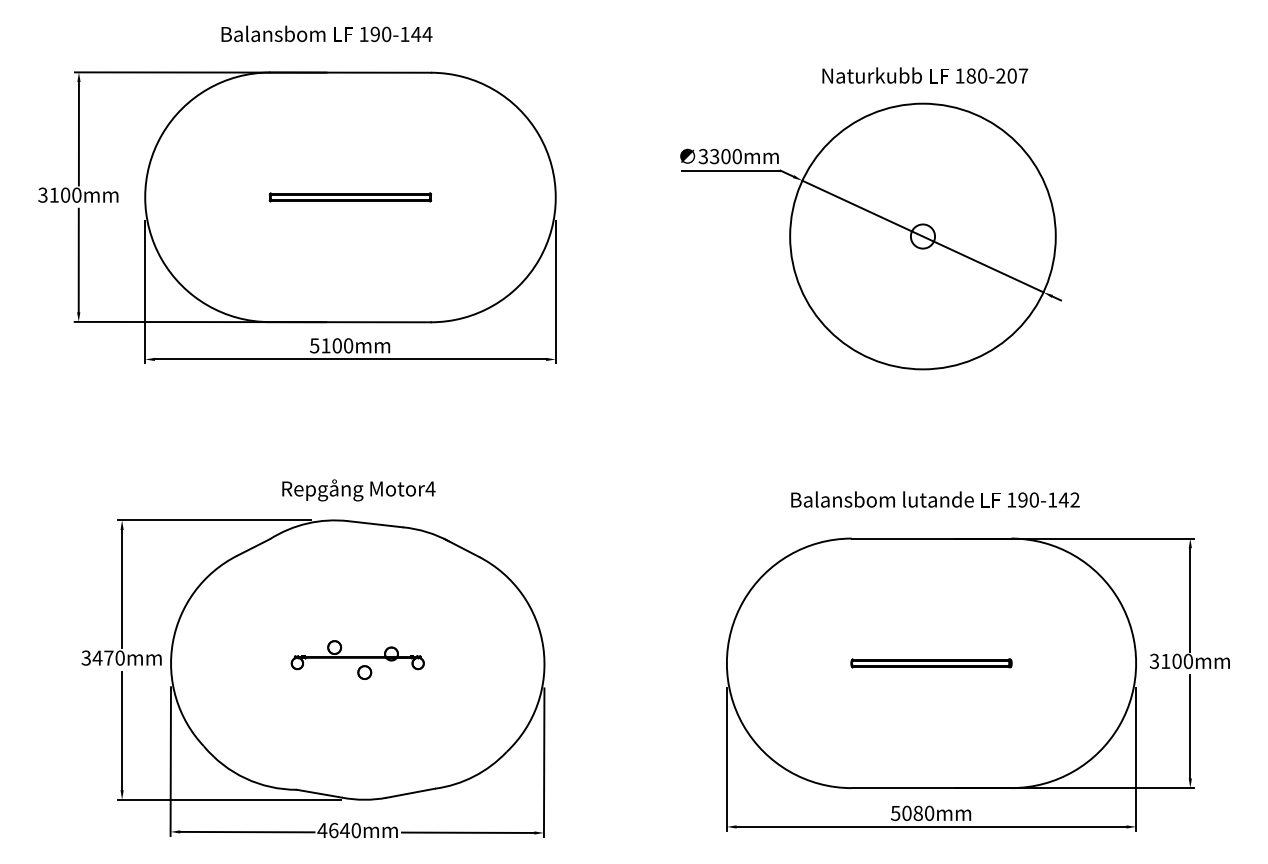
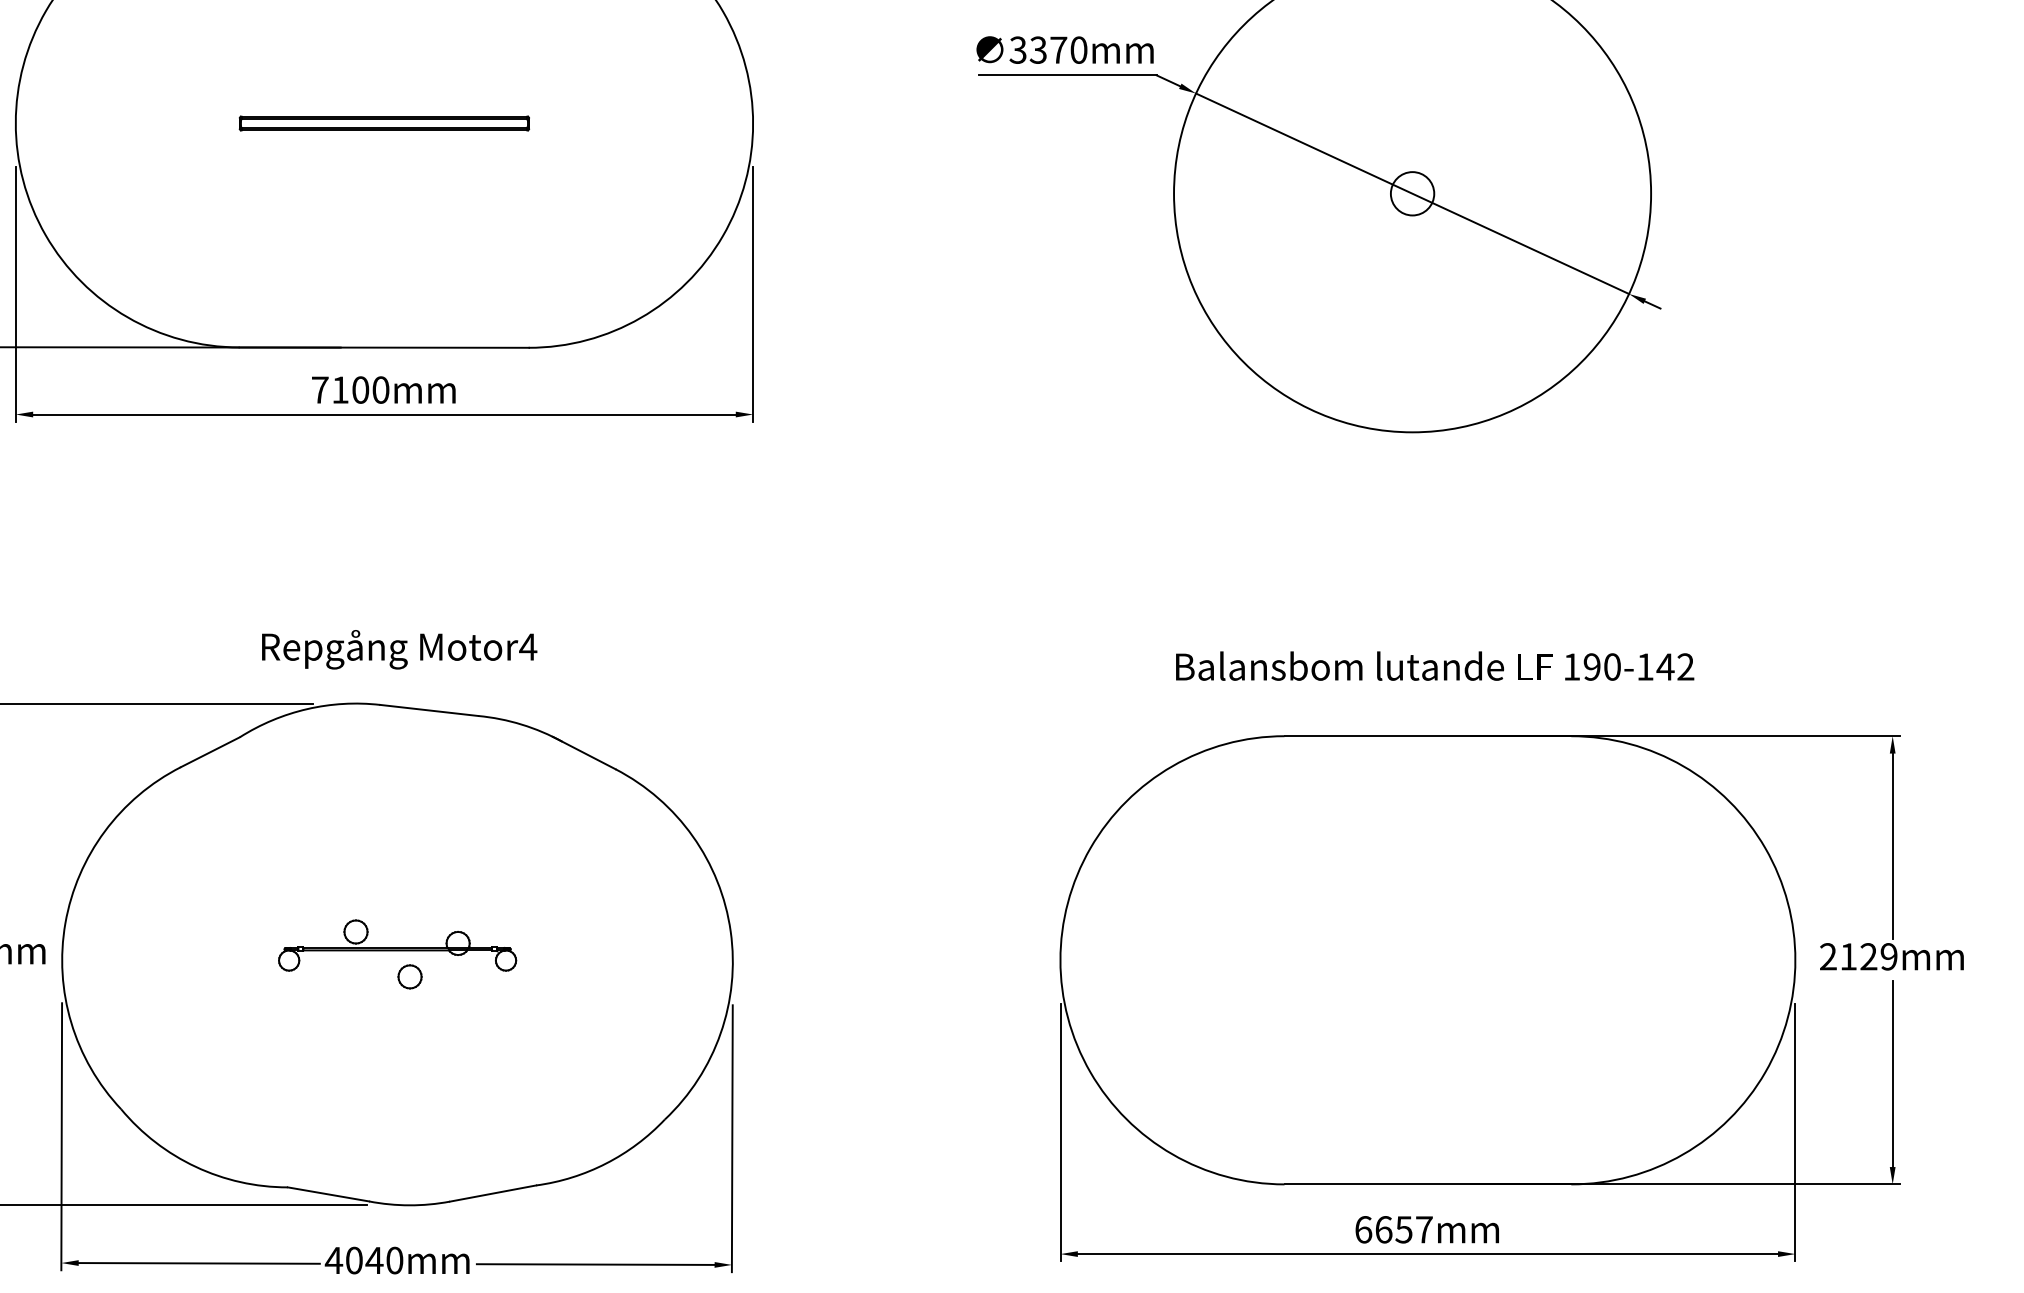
text: (725, 156) -> (1057, 50), 3300mm -> 3370mm
text: (314, 345) -> (319, 389), 5100mm -> 7100mm
text: (1170, 661) -> (1857, 956), 3100mm -> 2129mm
part: (931, 663) -> (1427, 960), removed
text: (912, 813) -> (1393, 1229), 5080mm -> 6657mm
text: (333, 830) -> (353, 1260), 4640mm -> 4040mm

